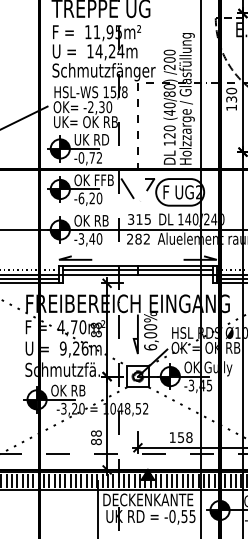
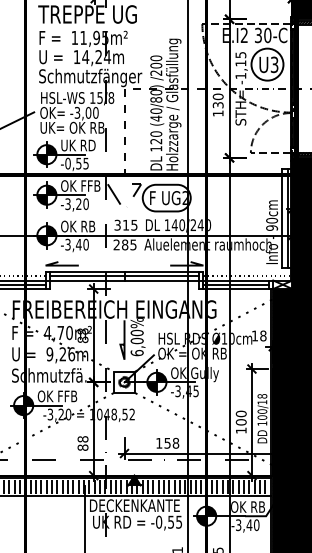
text: (95, 106) -> (82, 112), -2,30 -> -3,00
text: (95, 157) -> (82, 163), -0,72 -> -0,55
text: (80, 198) -> (67, 204), -6,20 -> -3,20
text: (146, 238) -> (133, 244), 282 -> 285
text: (81, 390) -> (68, 396), OK RB -> OK FFB

